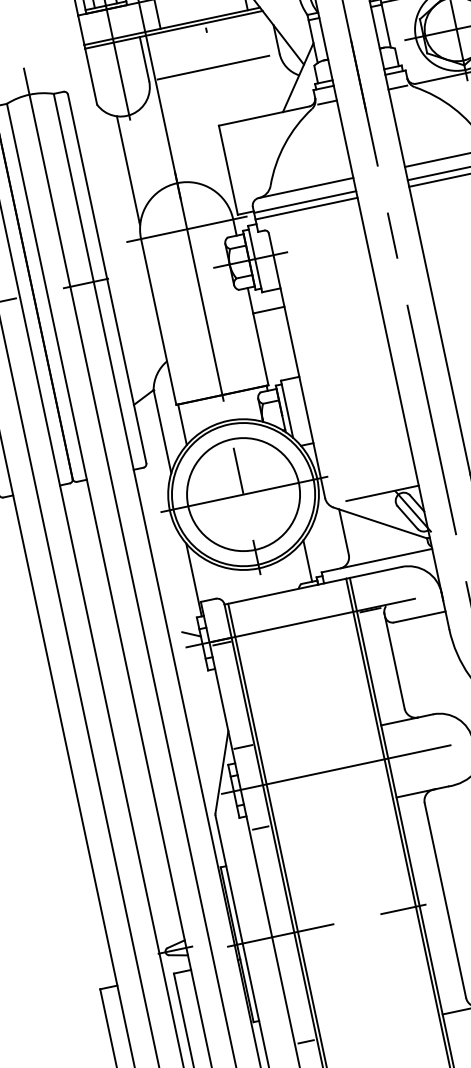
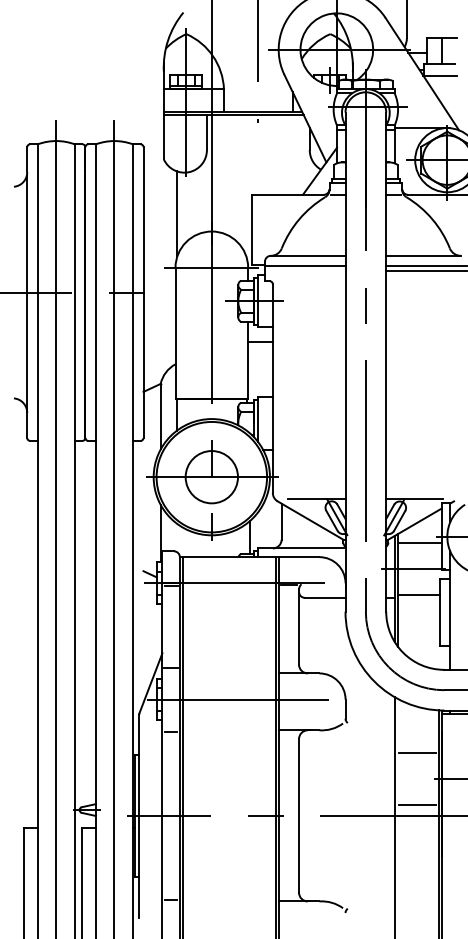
line: (213, 68) -> (257, 150), removed
line: (305, 208) -> (304, 271), removed
circle: (242, 493) -> (211, 476), size x0.6

